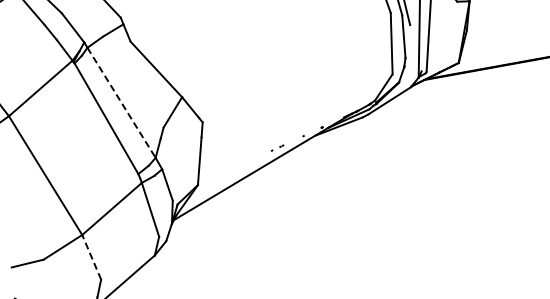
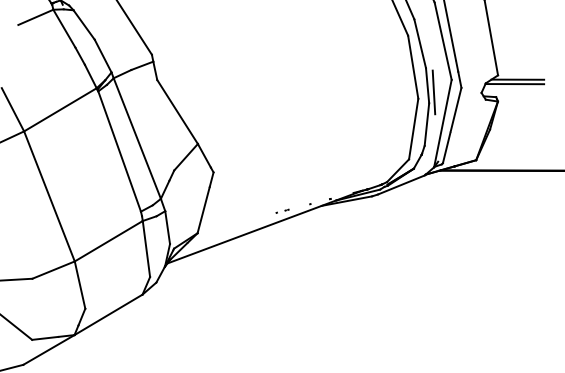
line: (121, 102) -> (137, 138), dashed -> solid
line: (91, 256) -> (79, 284), dashed -> solid

